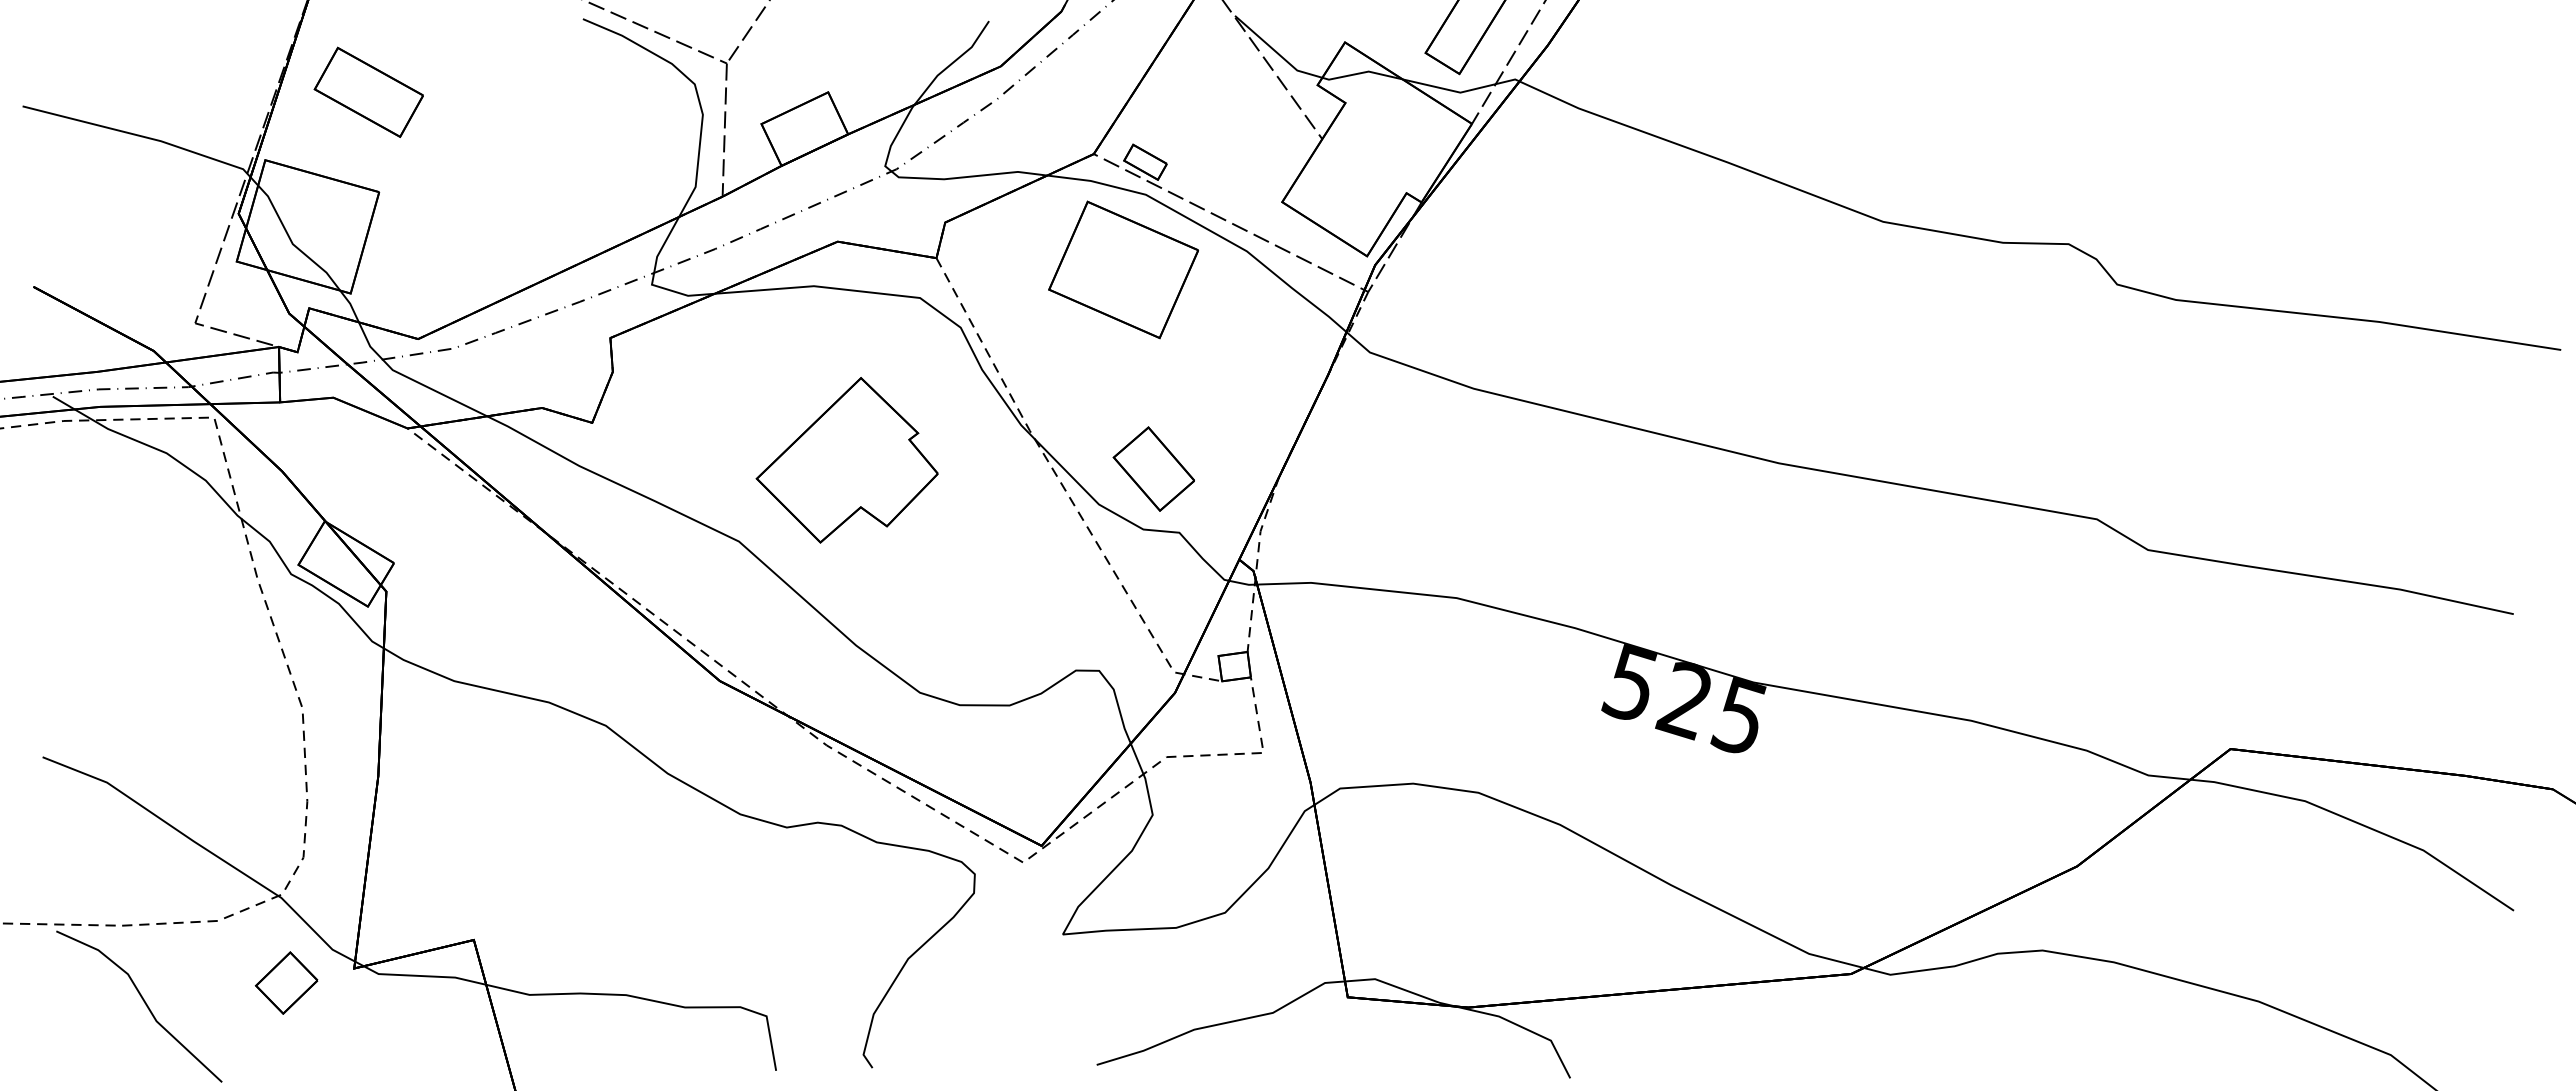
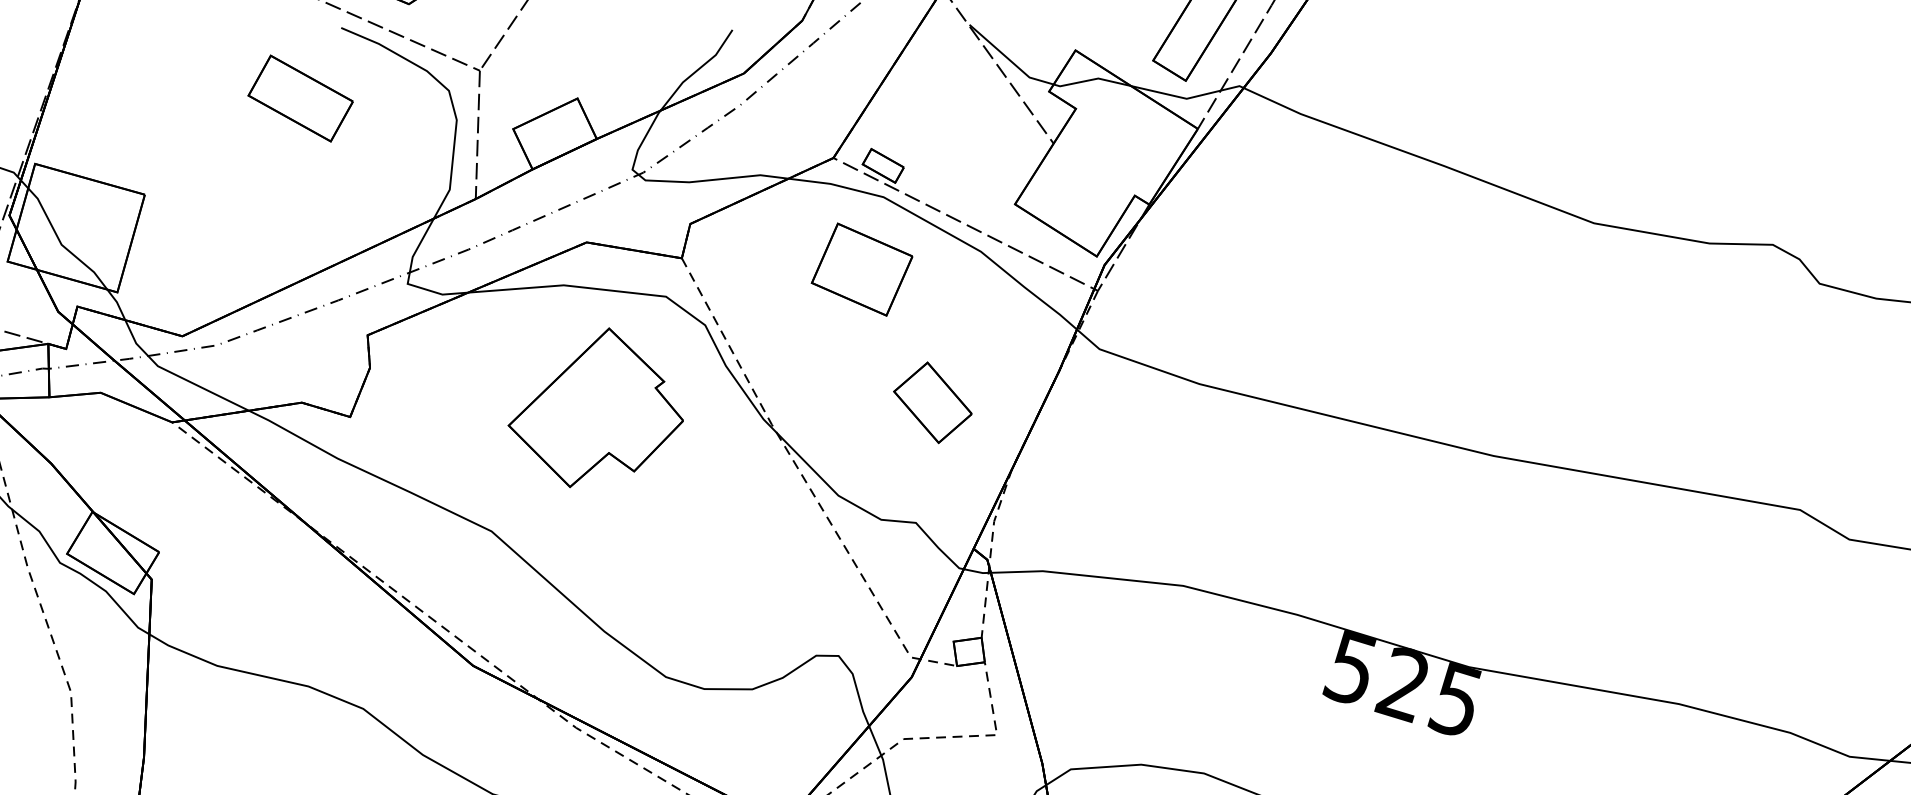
part: (368, 91) -> (300, 97), moved
part: (1123, 269) -> (862, 269), size x0.7
part: (846, 460) -> (595, 407), moved
part: (1153, 468) -> (932, 402), moved

